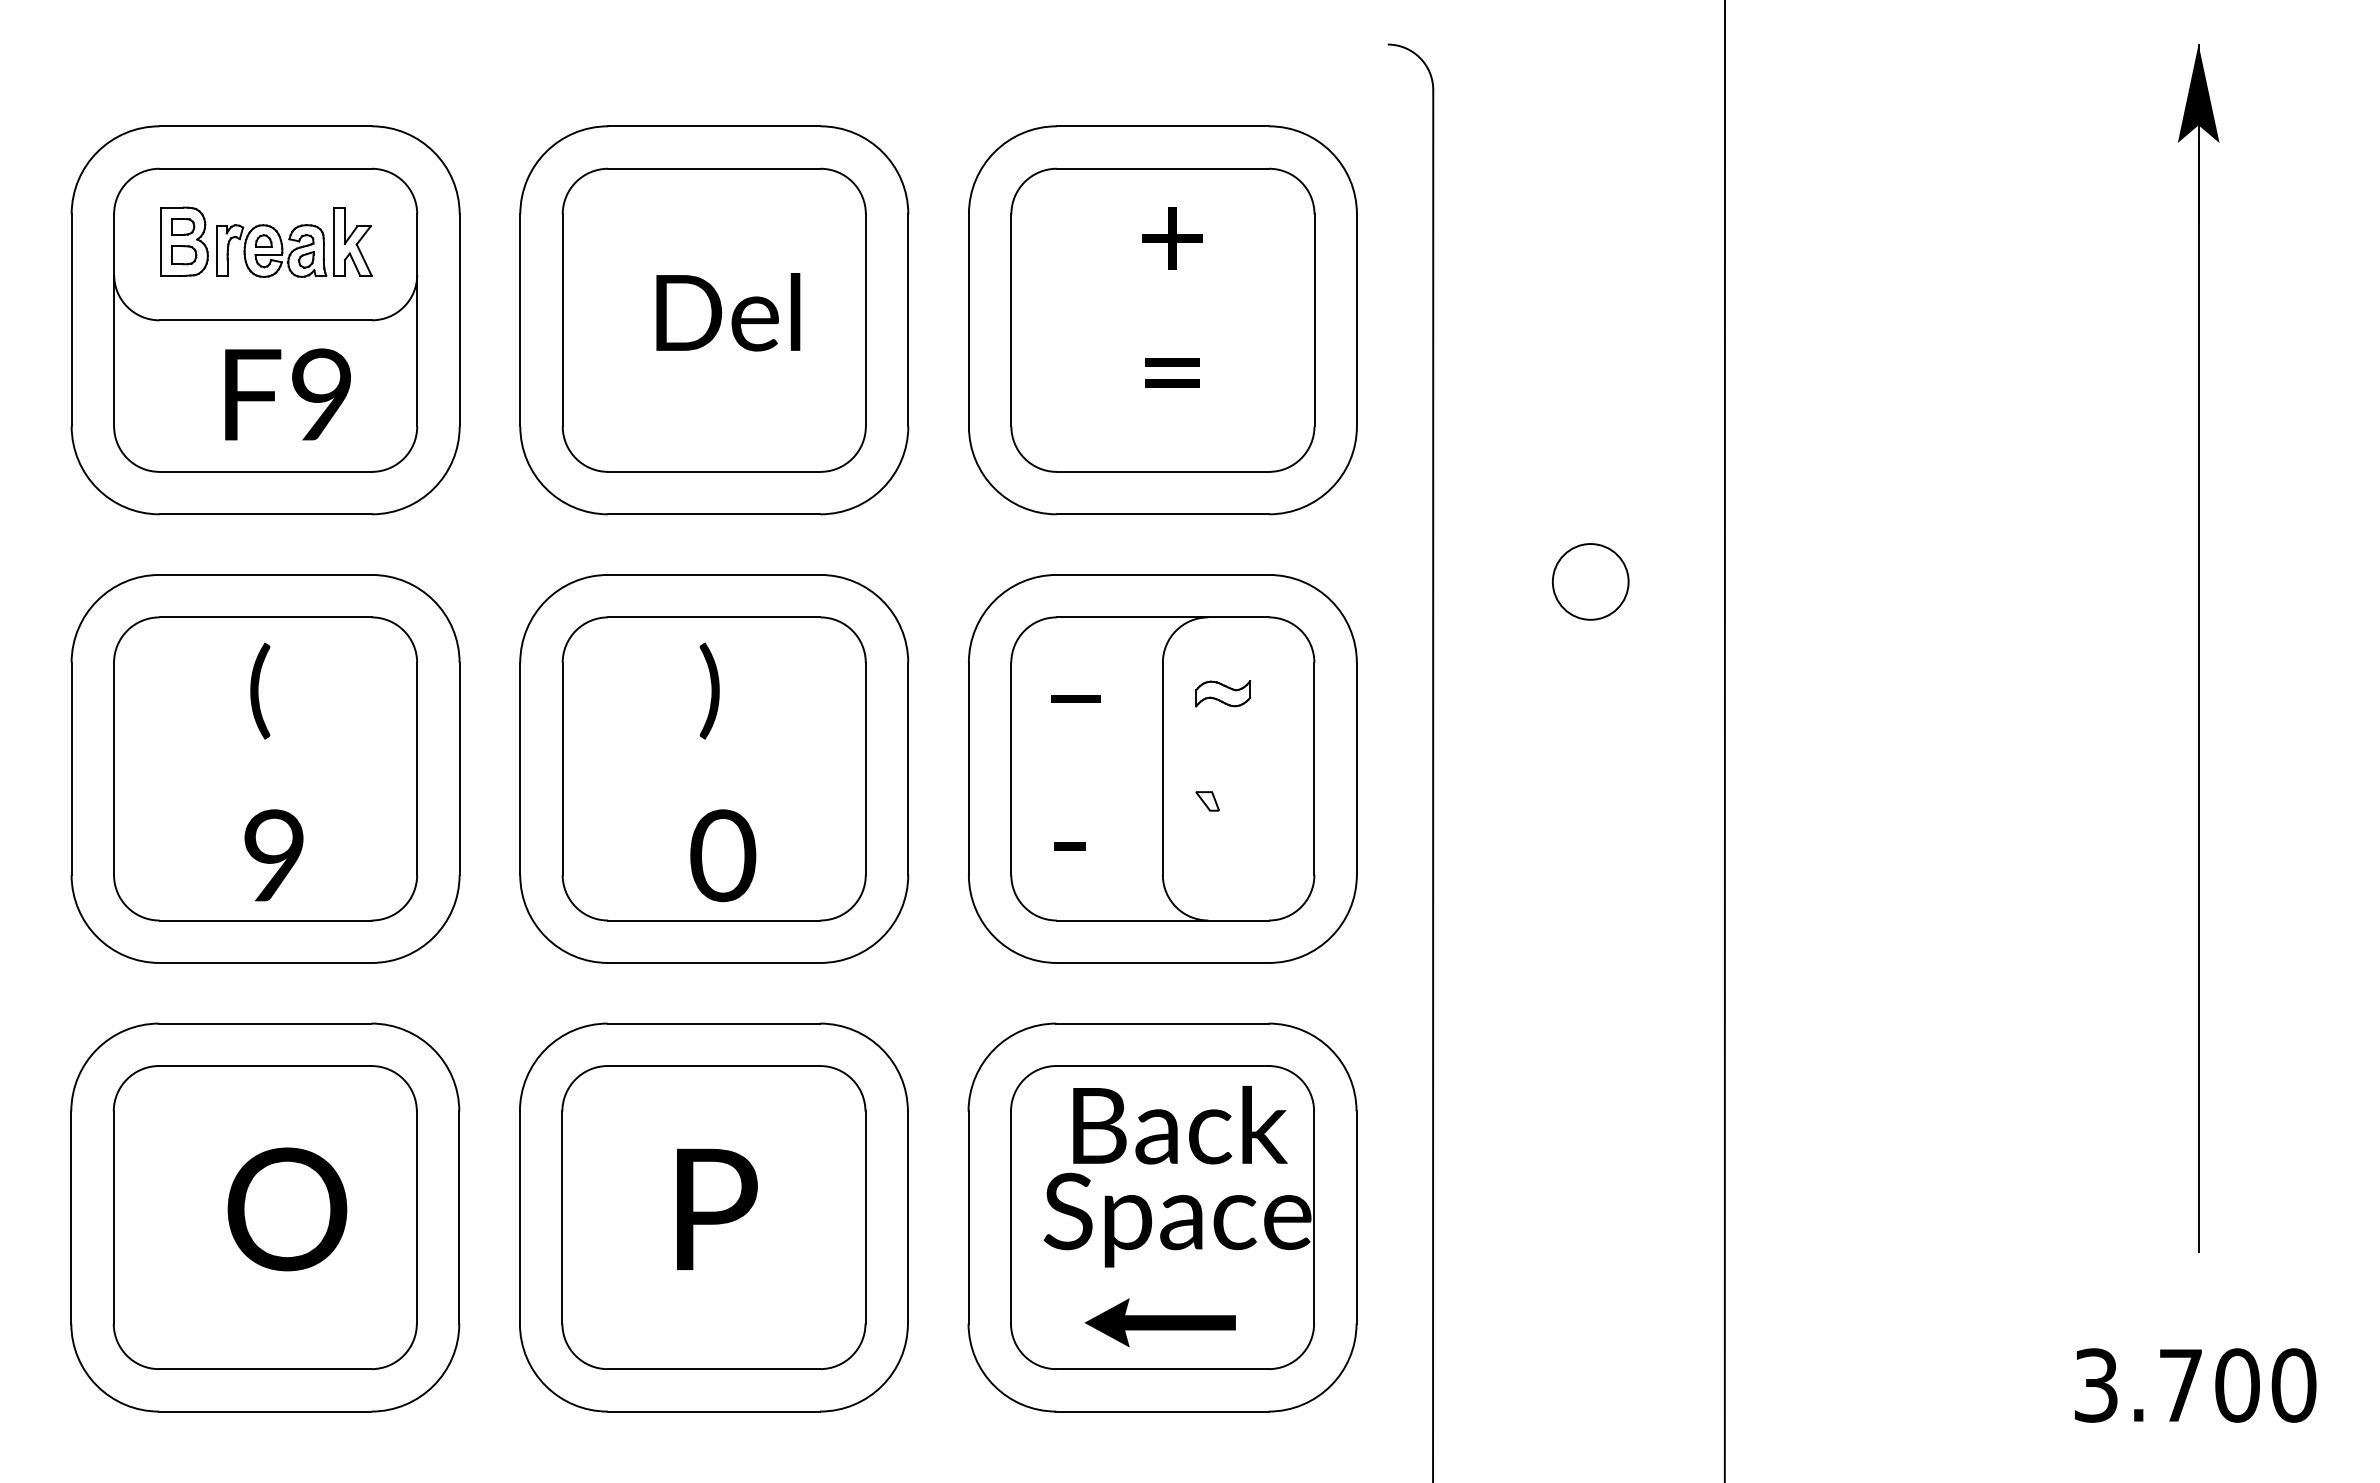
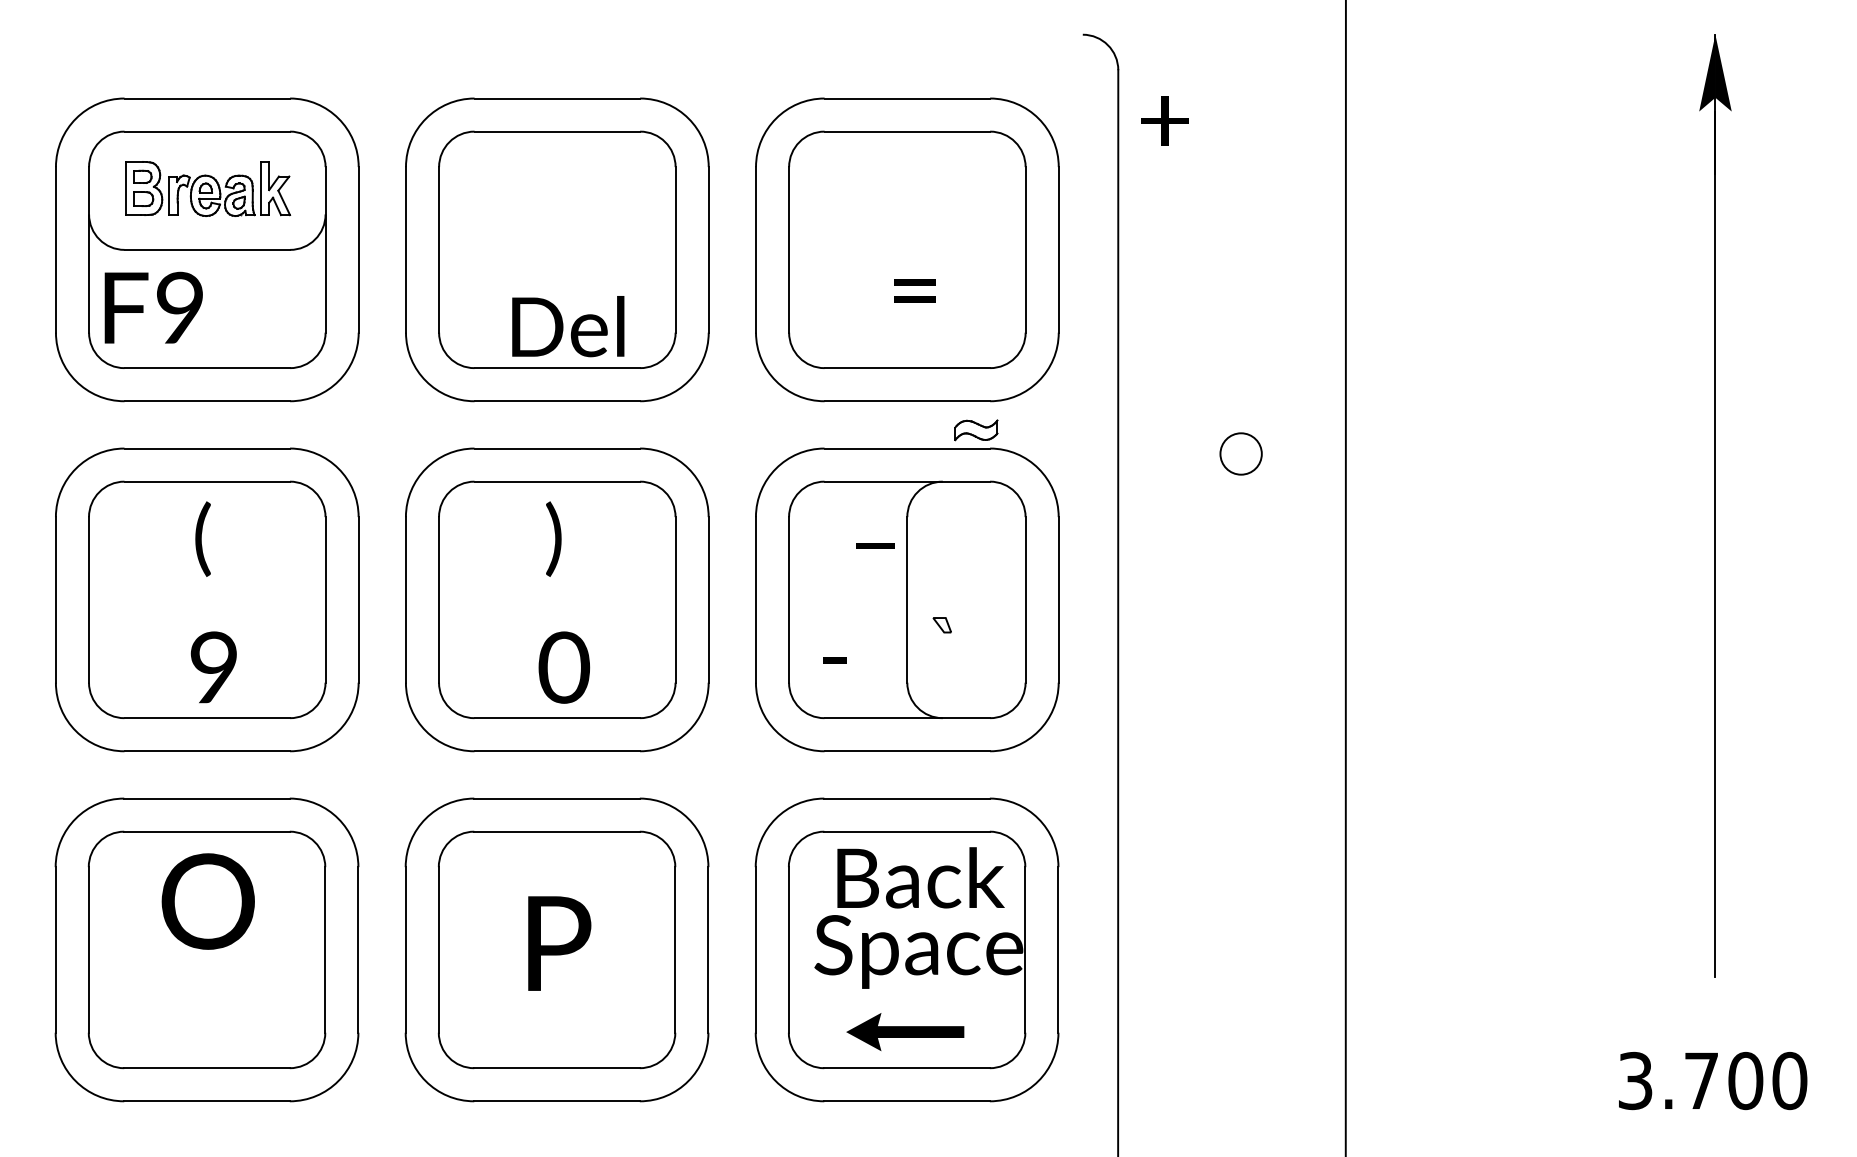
text: (1172, 237) -> (1164, 120), moved
text: (728, 312) -> (568, 326), moved
text: (287, 394) -> (153, 307), moved
circle: (1589, 581) -> (1240, 453), size x0.7
part: (1223, 694) -> (976, 430), moved
text: (1075, 699) -> (875, 545), moved
text: (286, 1209) -> (207, 901), moved

